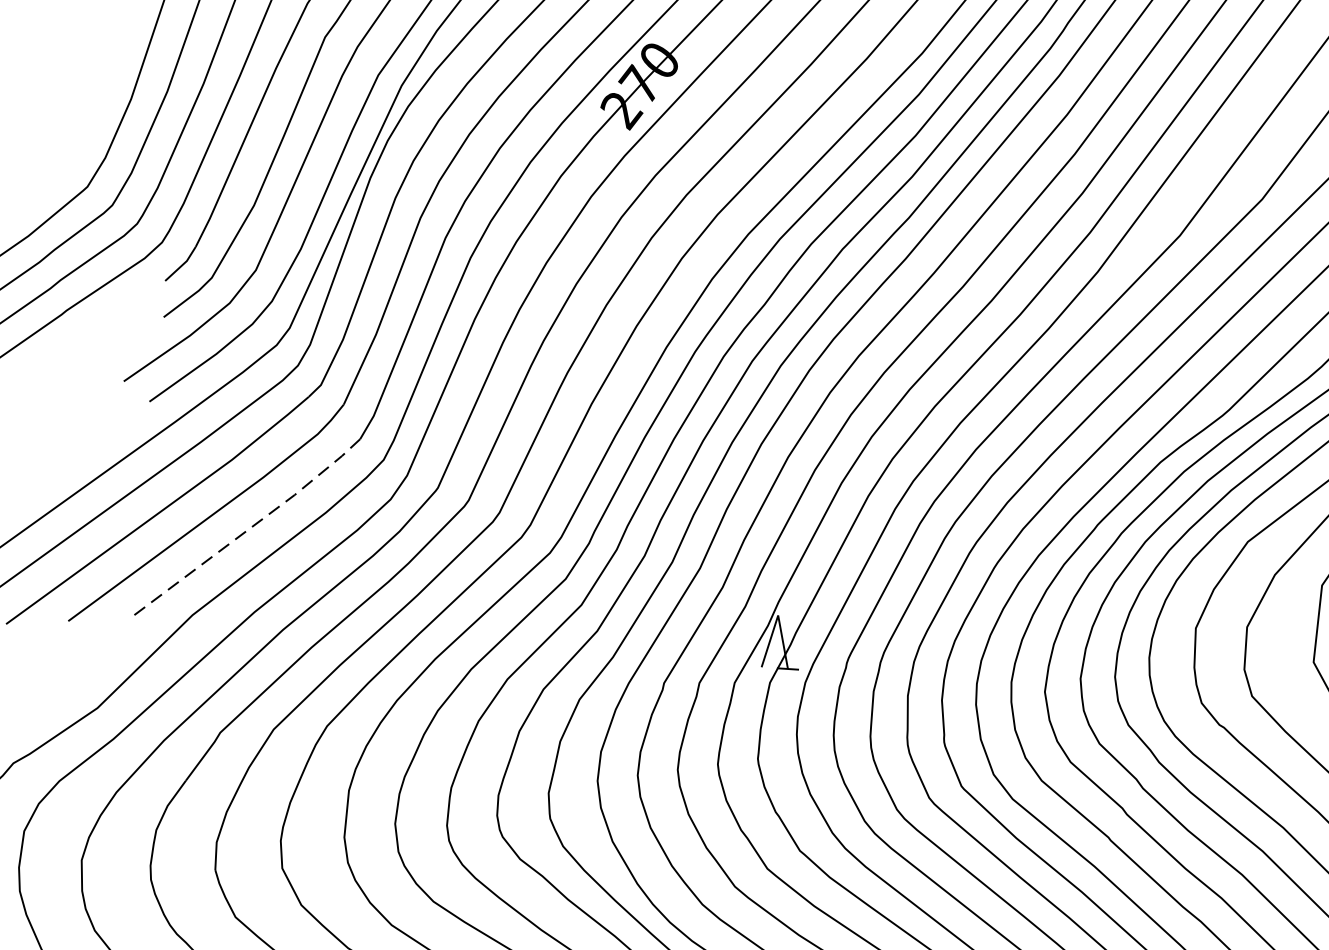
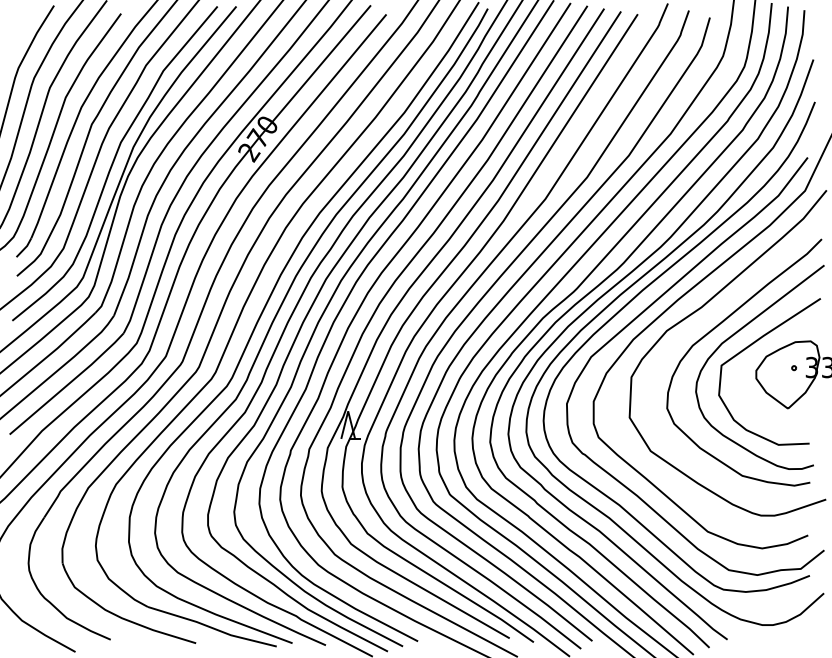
line: (248, 529) -> (68, 384), dashed -> solid

